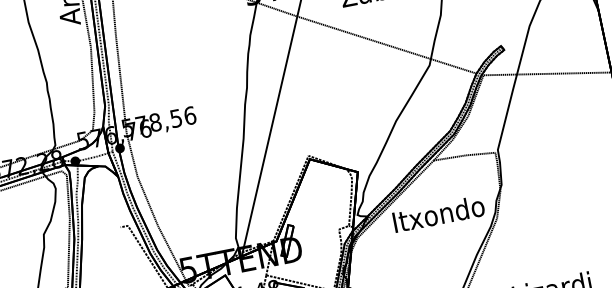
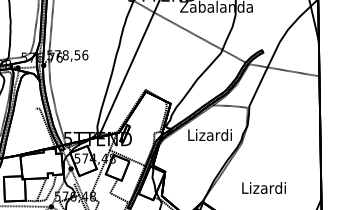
text: (439, 214) -> (210, 135), Itxondo -> Lizardi

